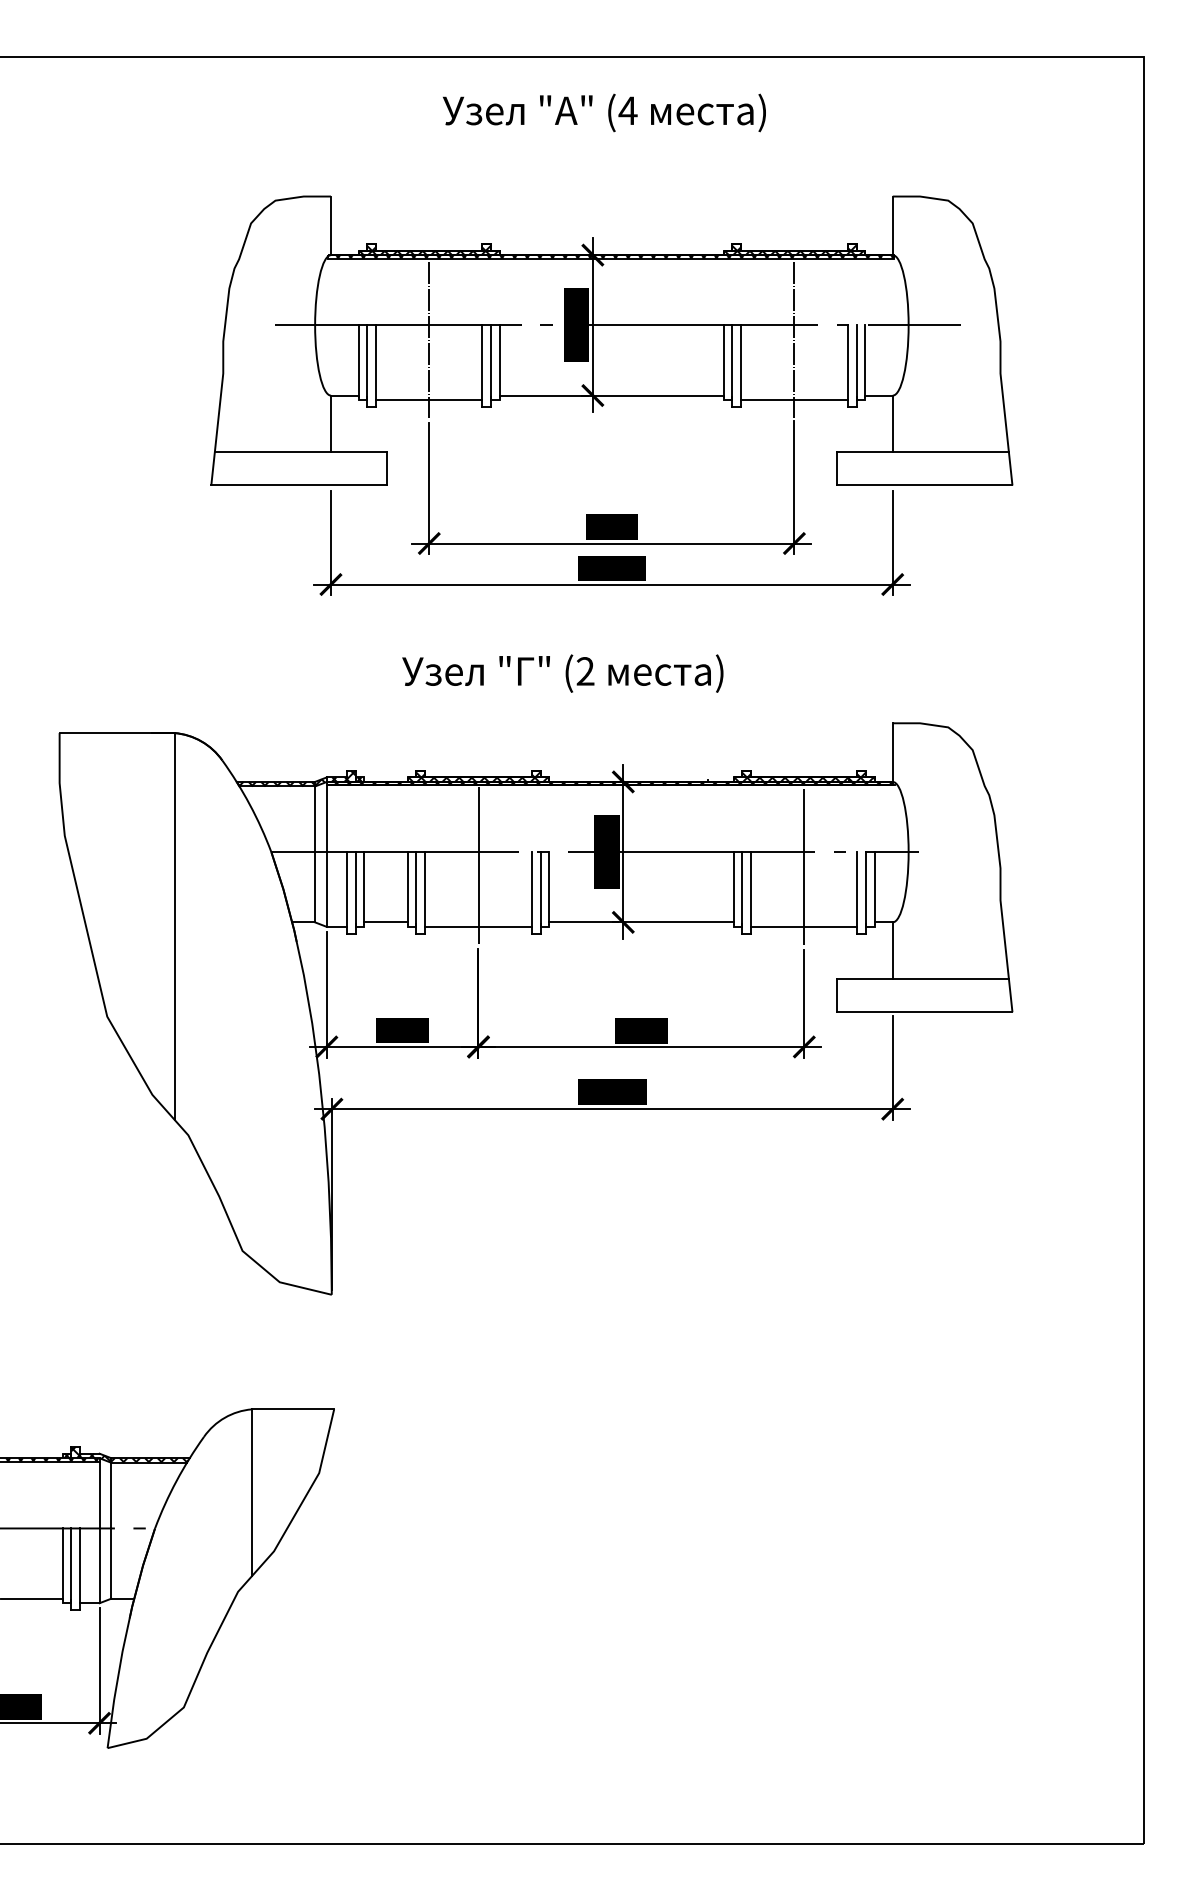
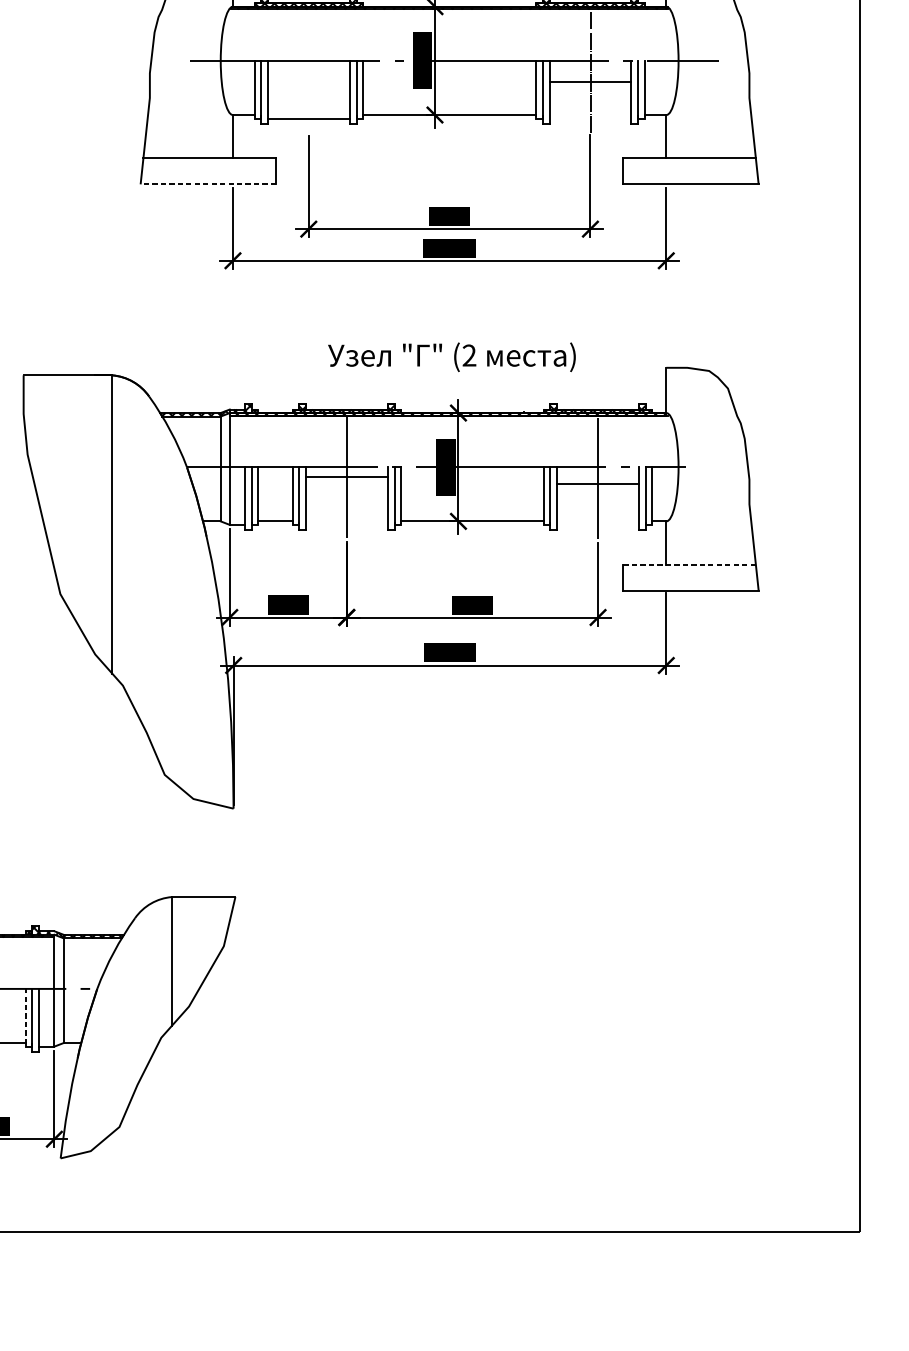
line: (429, 339) -> (308, 71), removed
line: (794, 400) -> (590, 81), moved
line: (299, 485) -> (208, 184), solid -> dashed
text: (562, 673) -> (451, 357), moved
line: (478, 926) -> (346, 476), moved
line: (804, 926) -> (598, 483), moved
line: (922, 978) -> (689, 564), solid -> dashed
line: (62, 1564) -> (25, 1016), solid -> dashed

